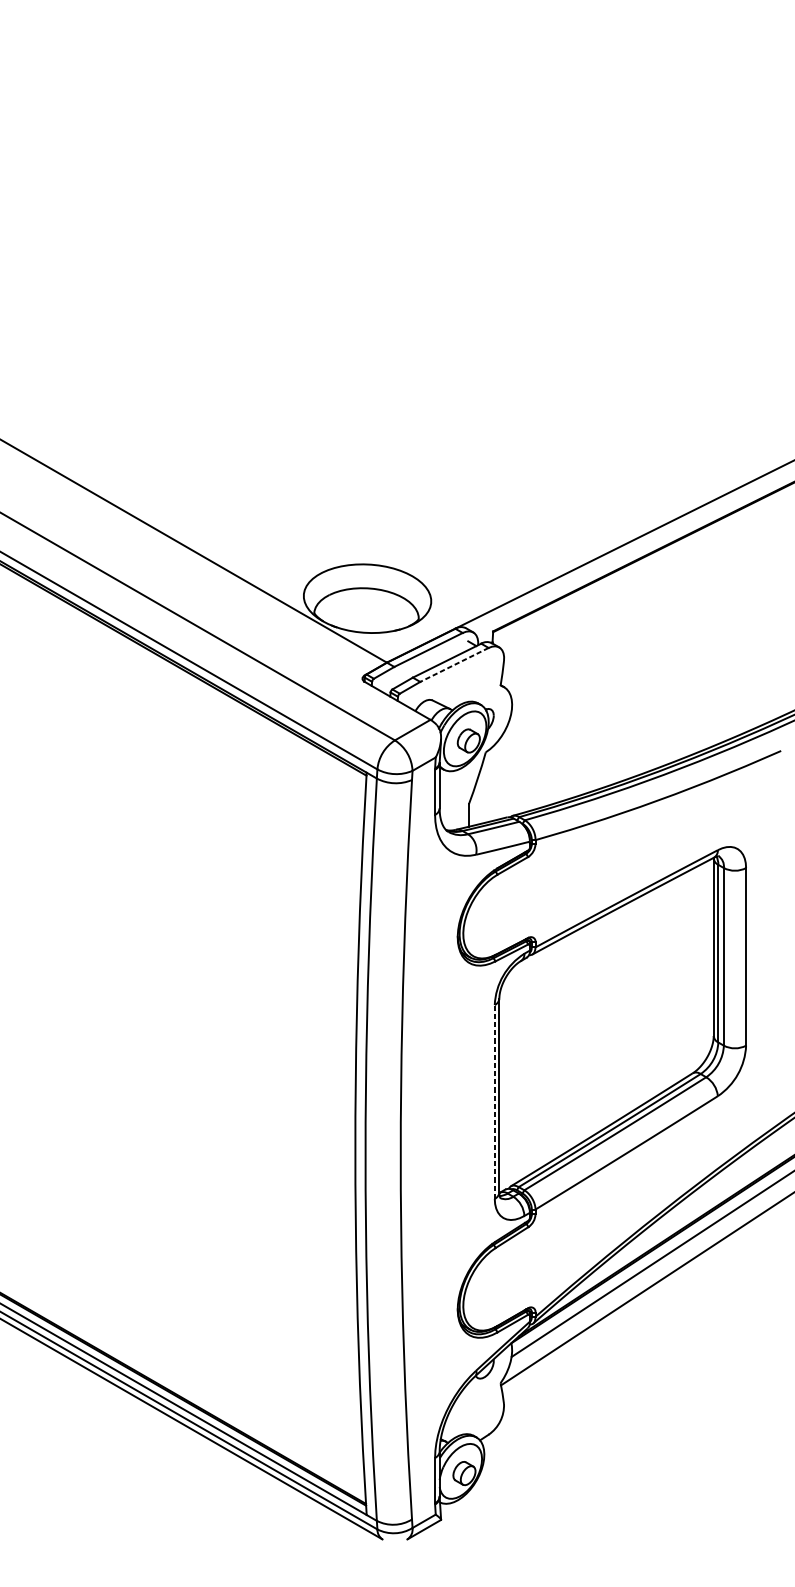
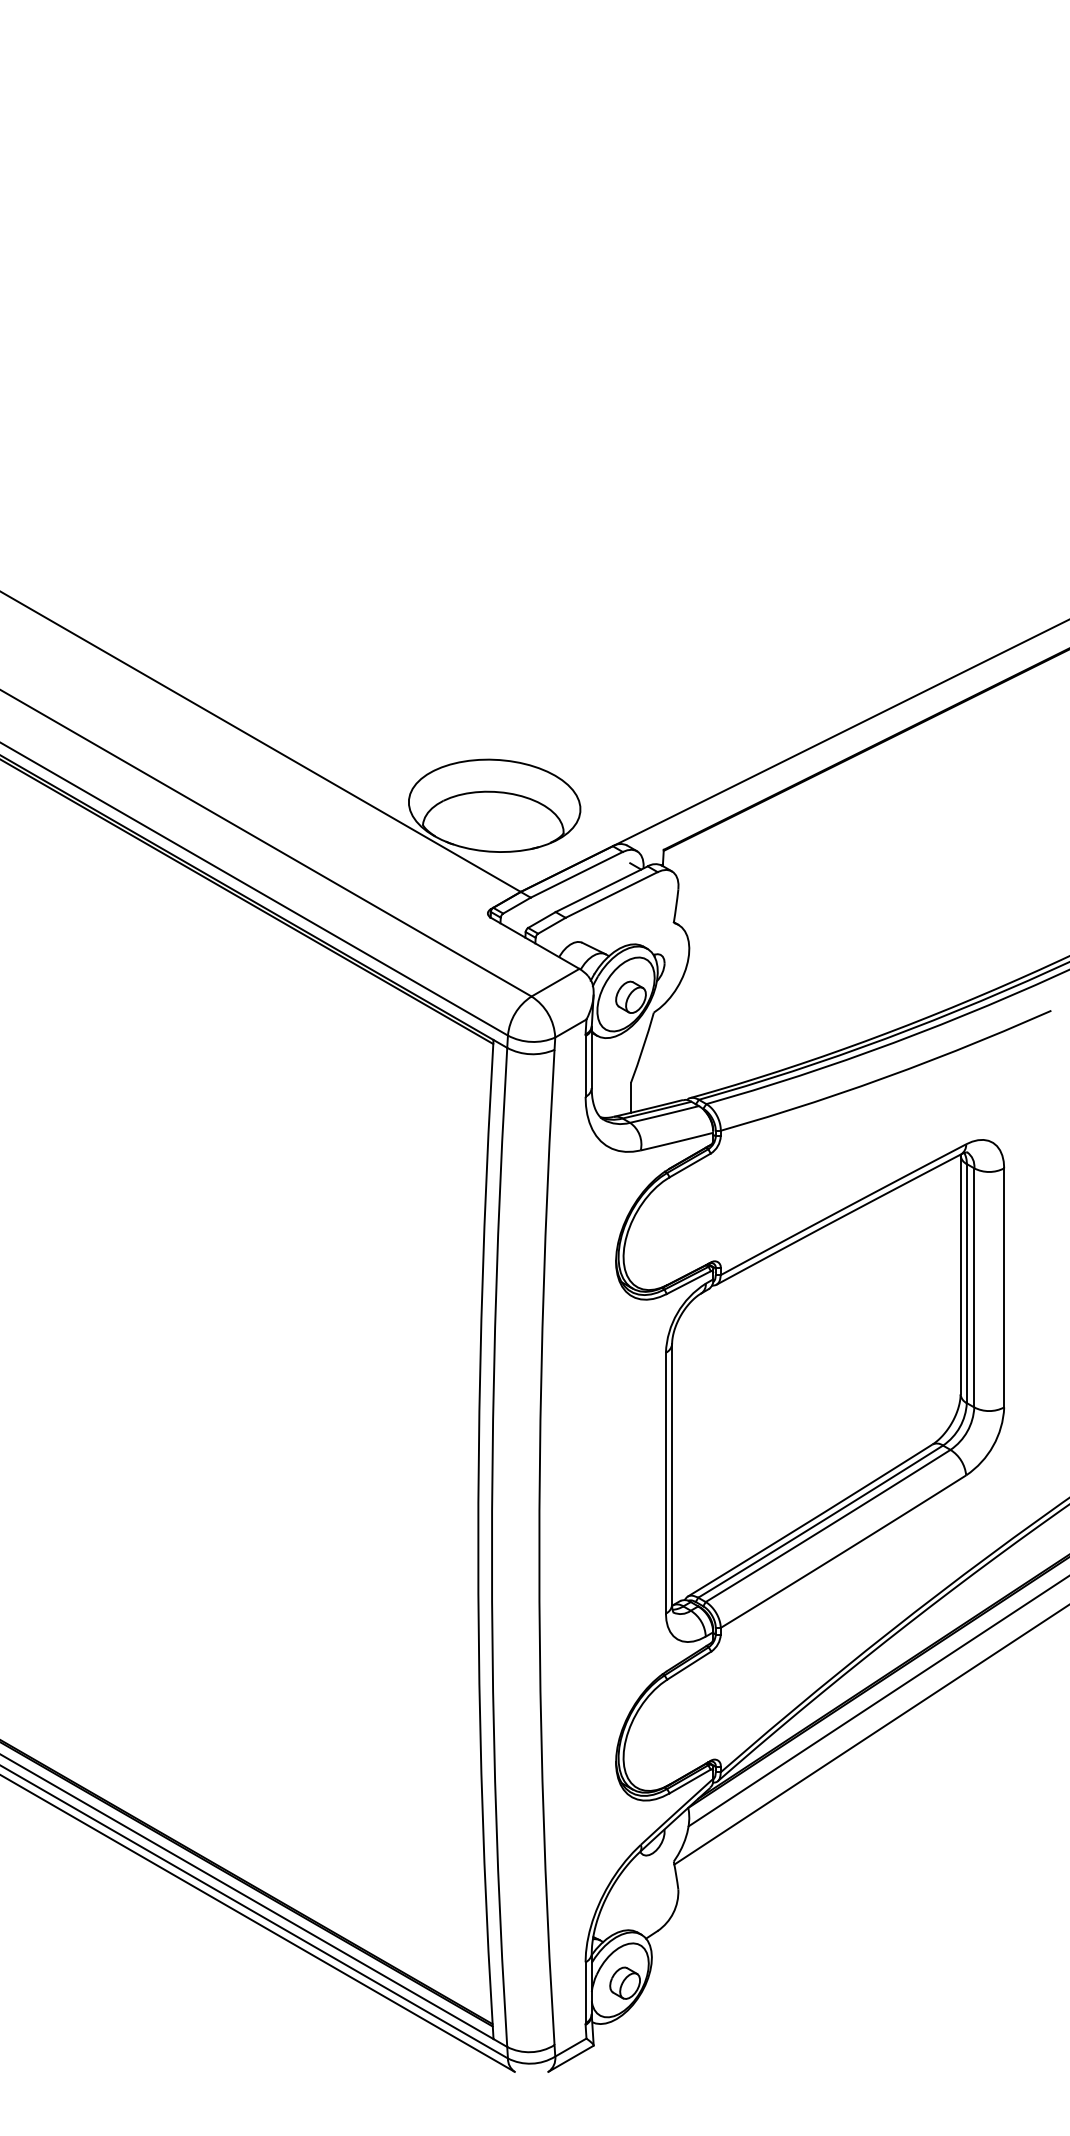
line: (454, 665) -> (611, 895), dashed -> solid
line: (494, 1101) -> (665, 1482), dashed -> solid

